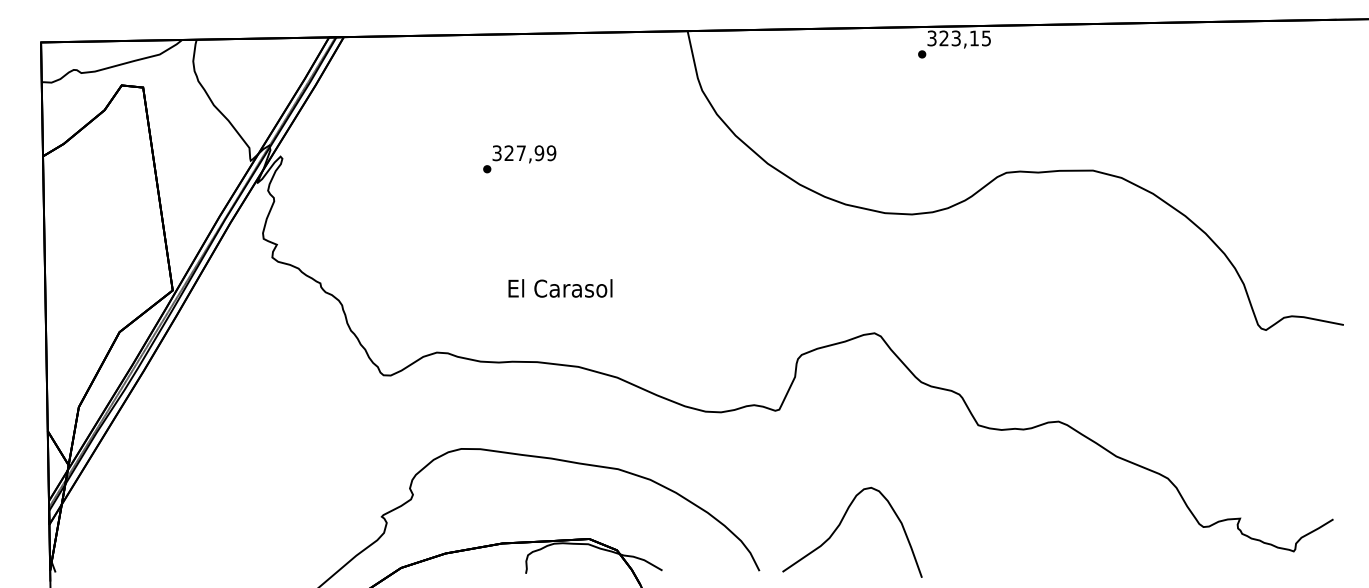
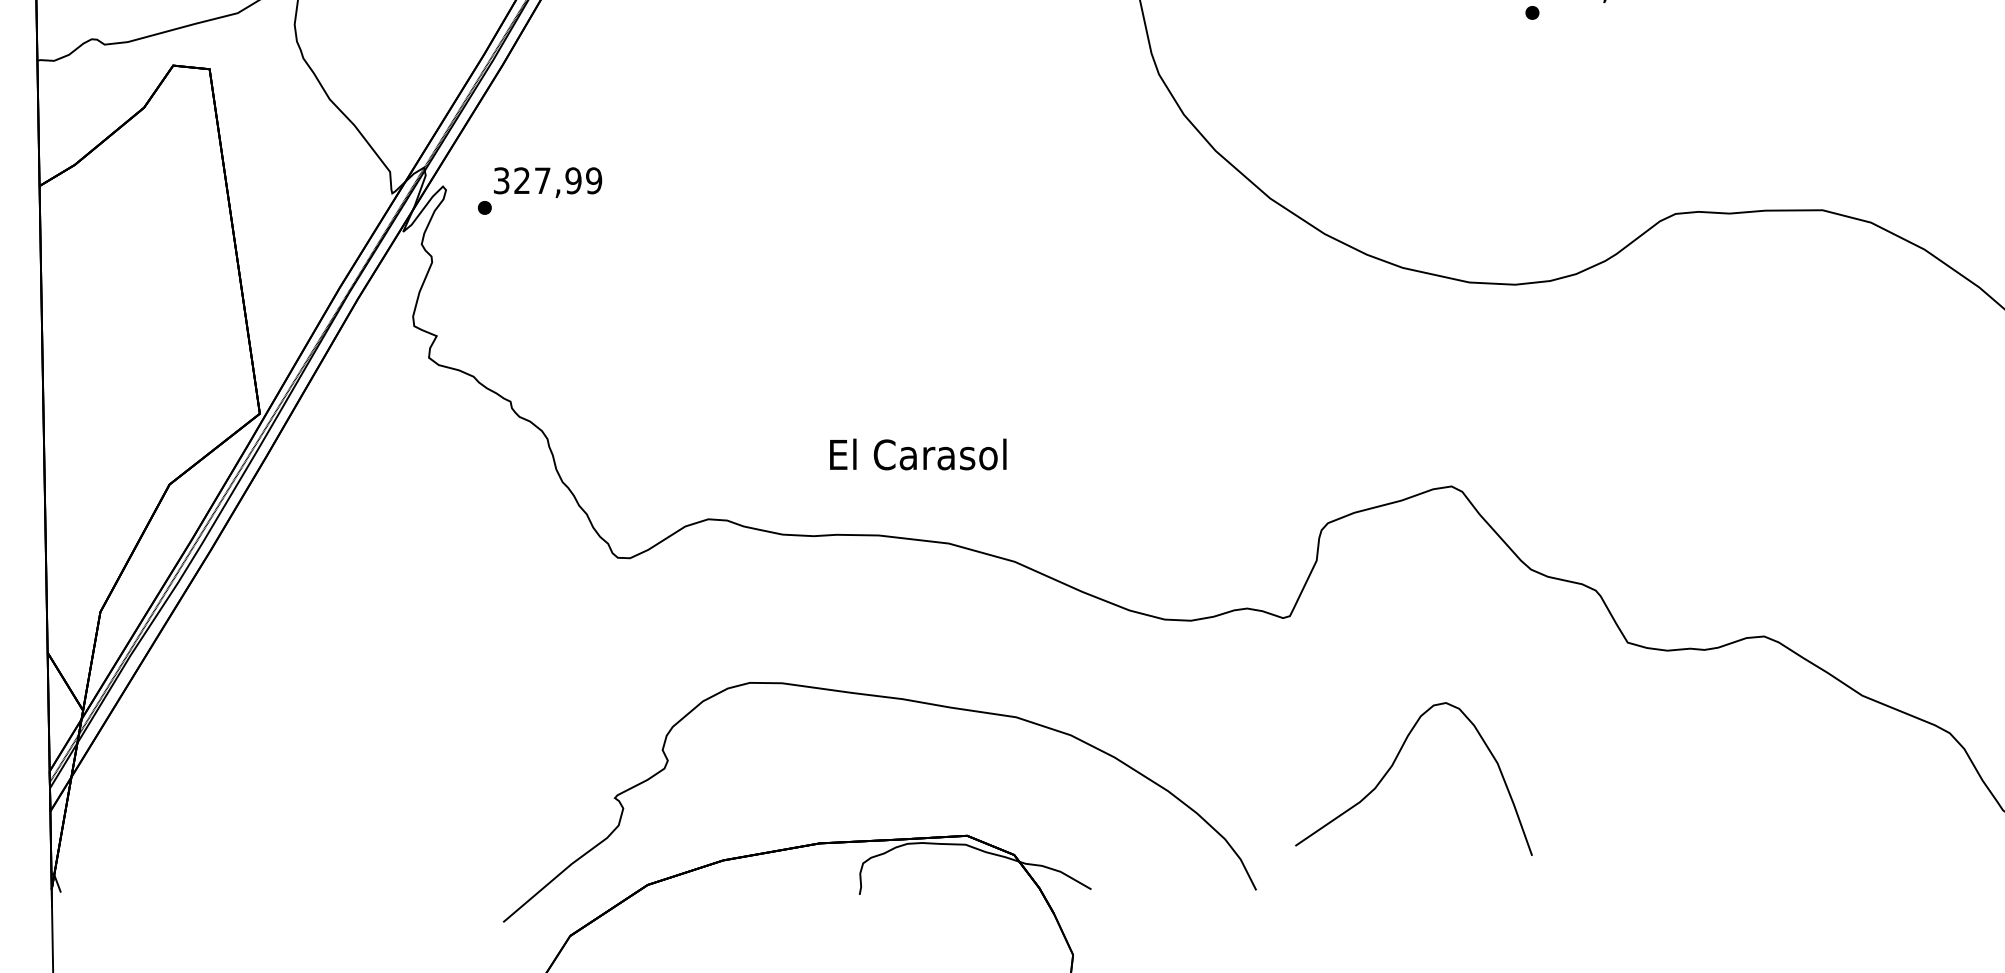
text: (519, 159) -> (539, 191), moved
text: (560, 288) -> (918, 454), moved
curve: (840, 525) -> (1393, 767), moved

